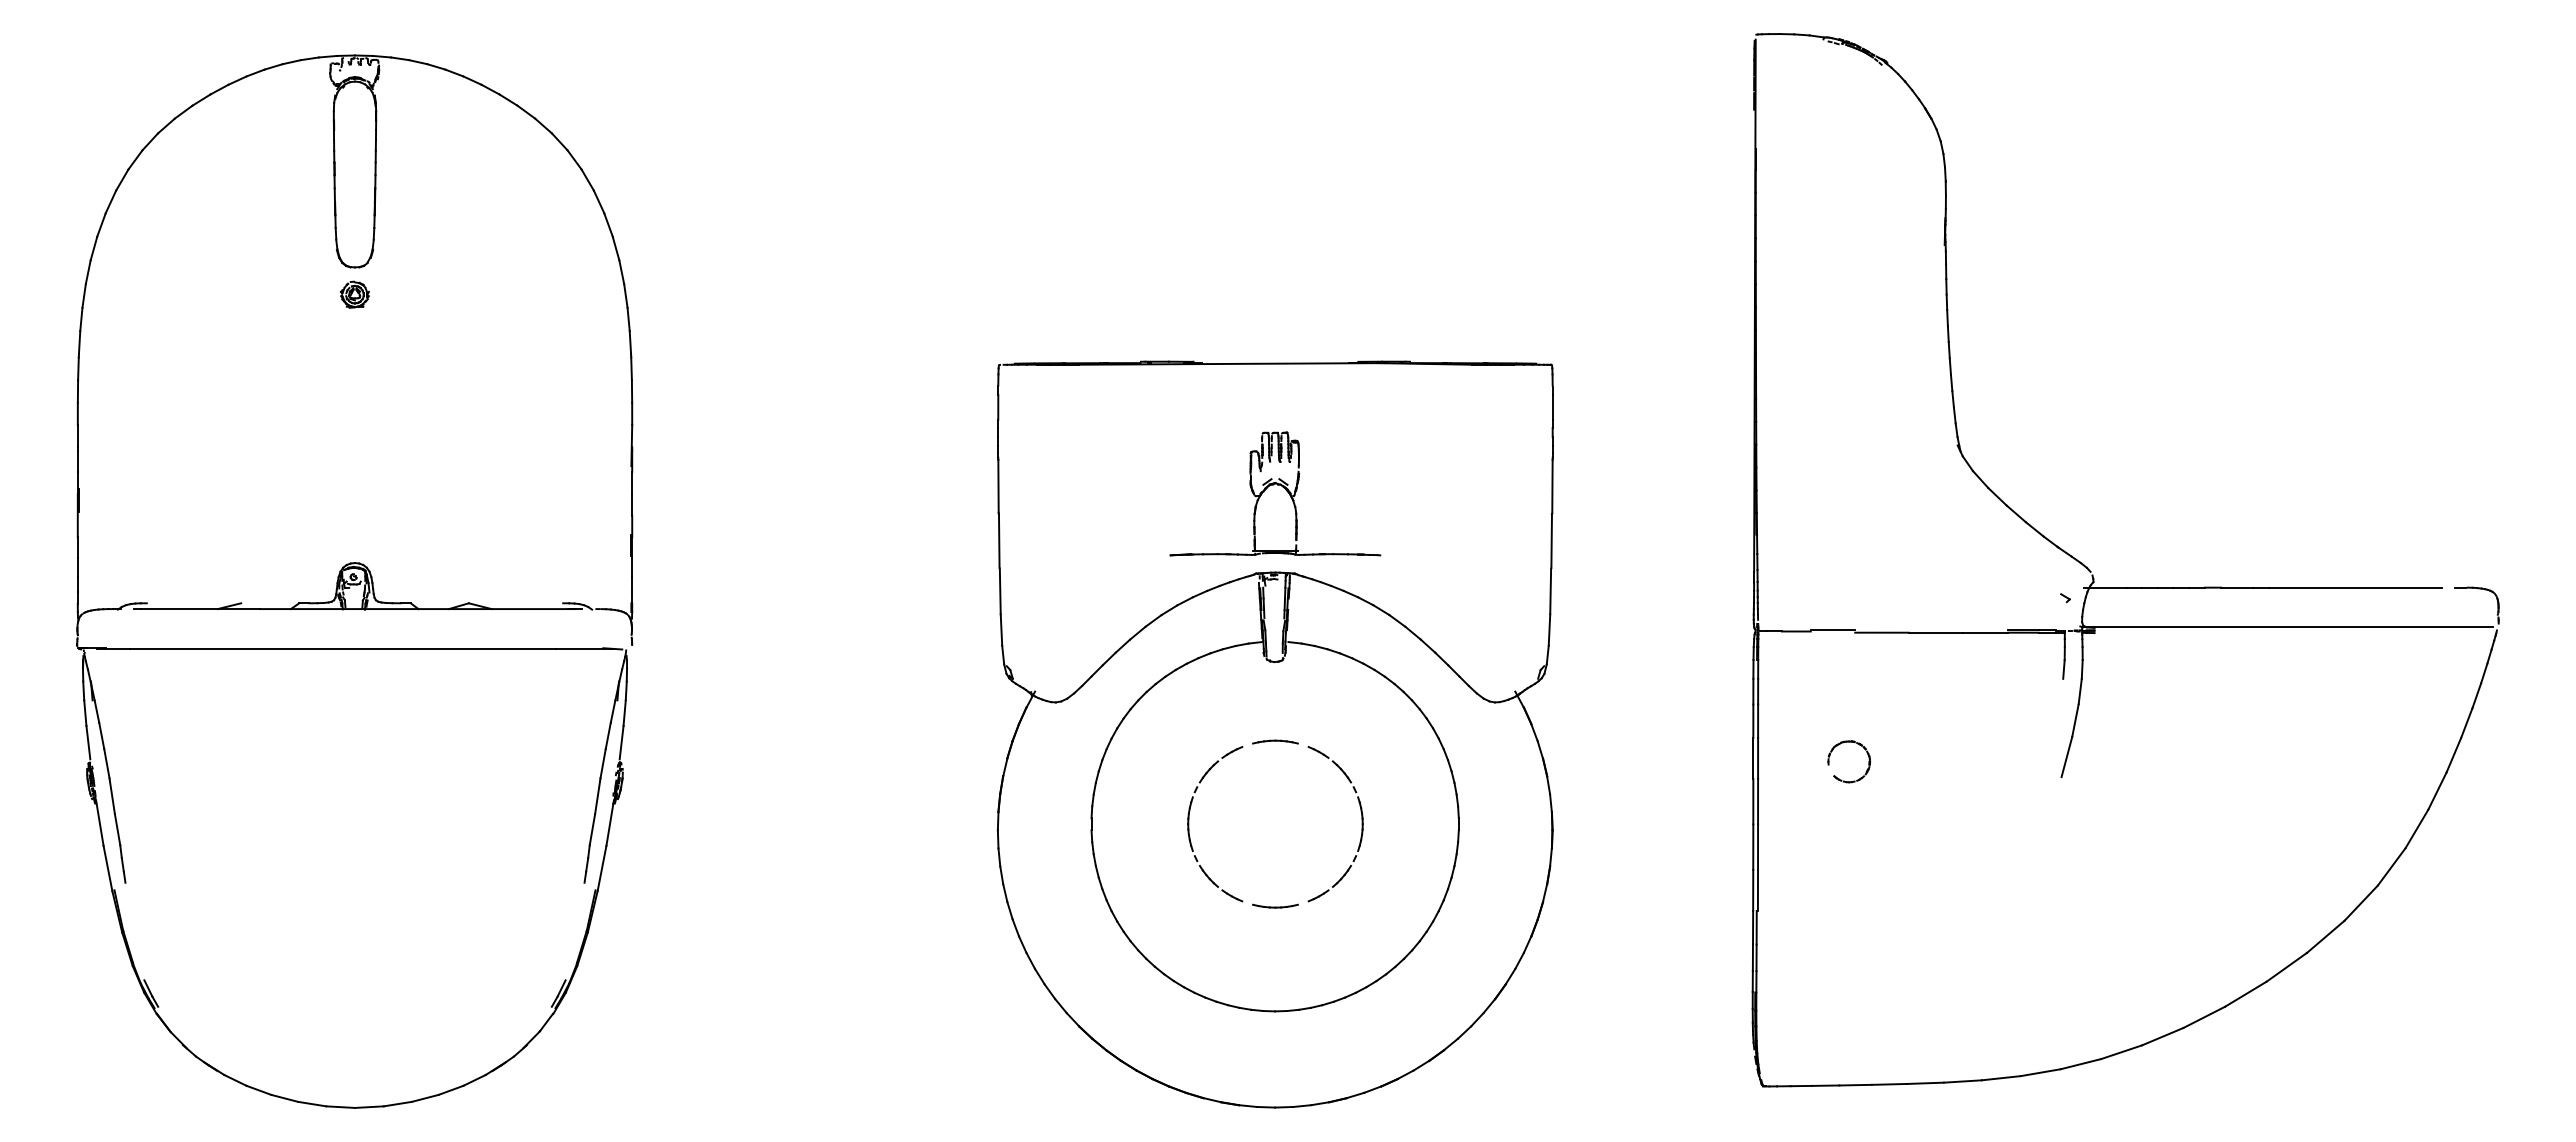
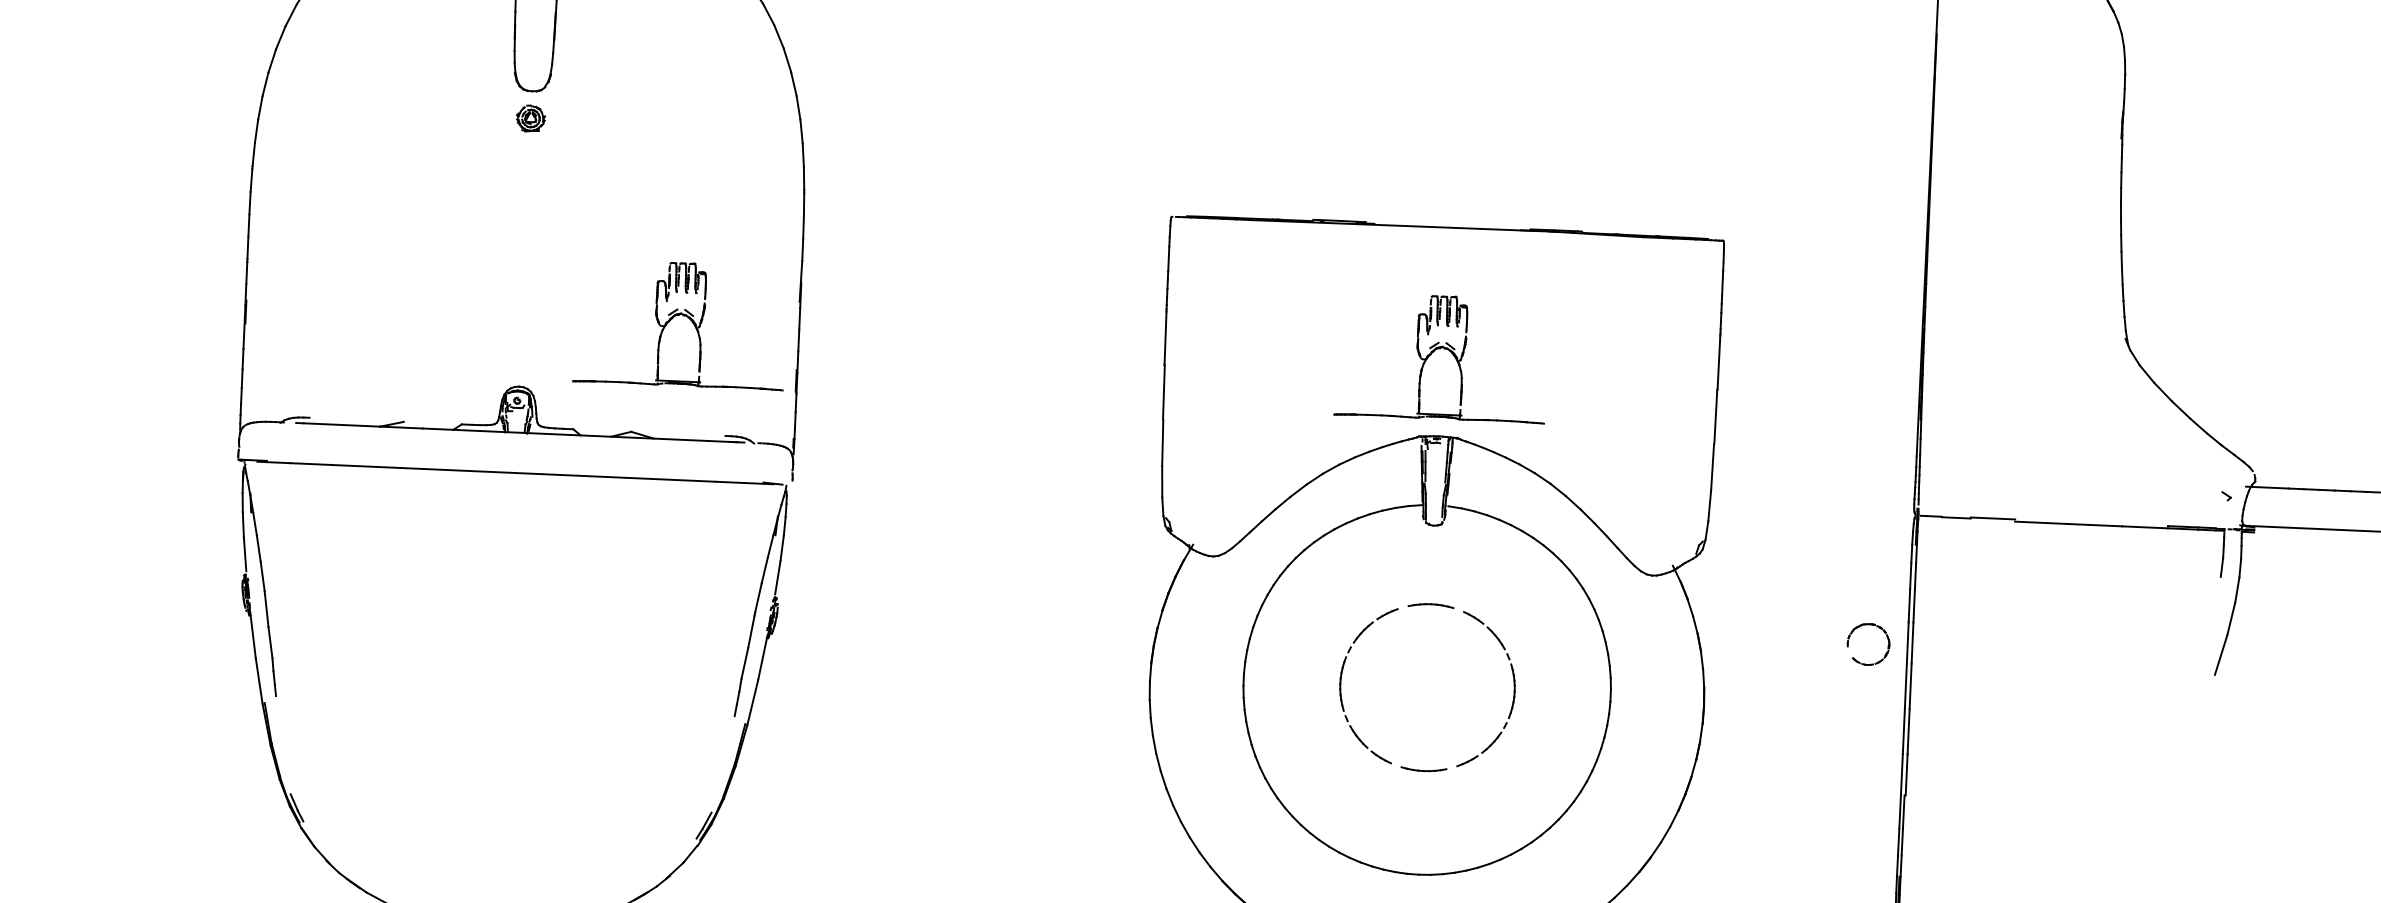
part: (511, 485) -> (679, 316), added
part: (1854, 743) -> (1874, 626), moved

